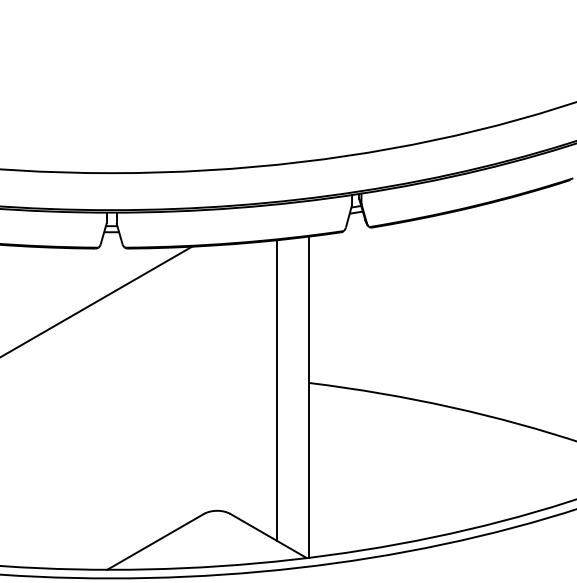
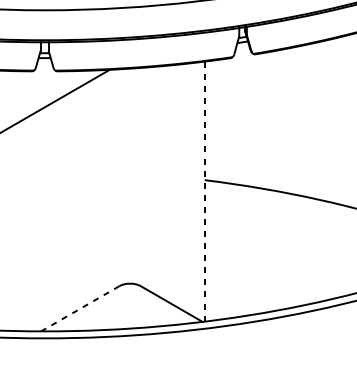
line: (276, 390) -> (178, 186), removed
line: (309, 397) -> (204, 191), solid -> dashed
line: (155, 541) -> (80, 308), solid -> dashed

